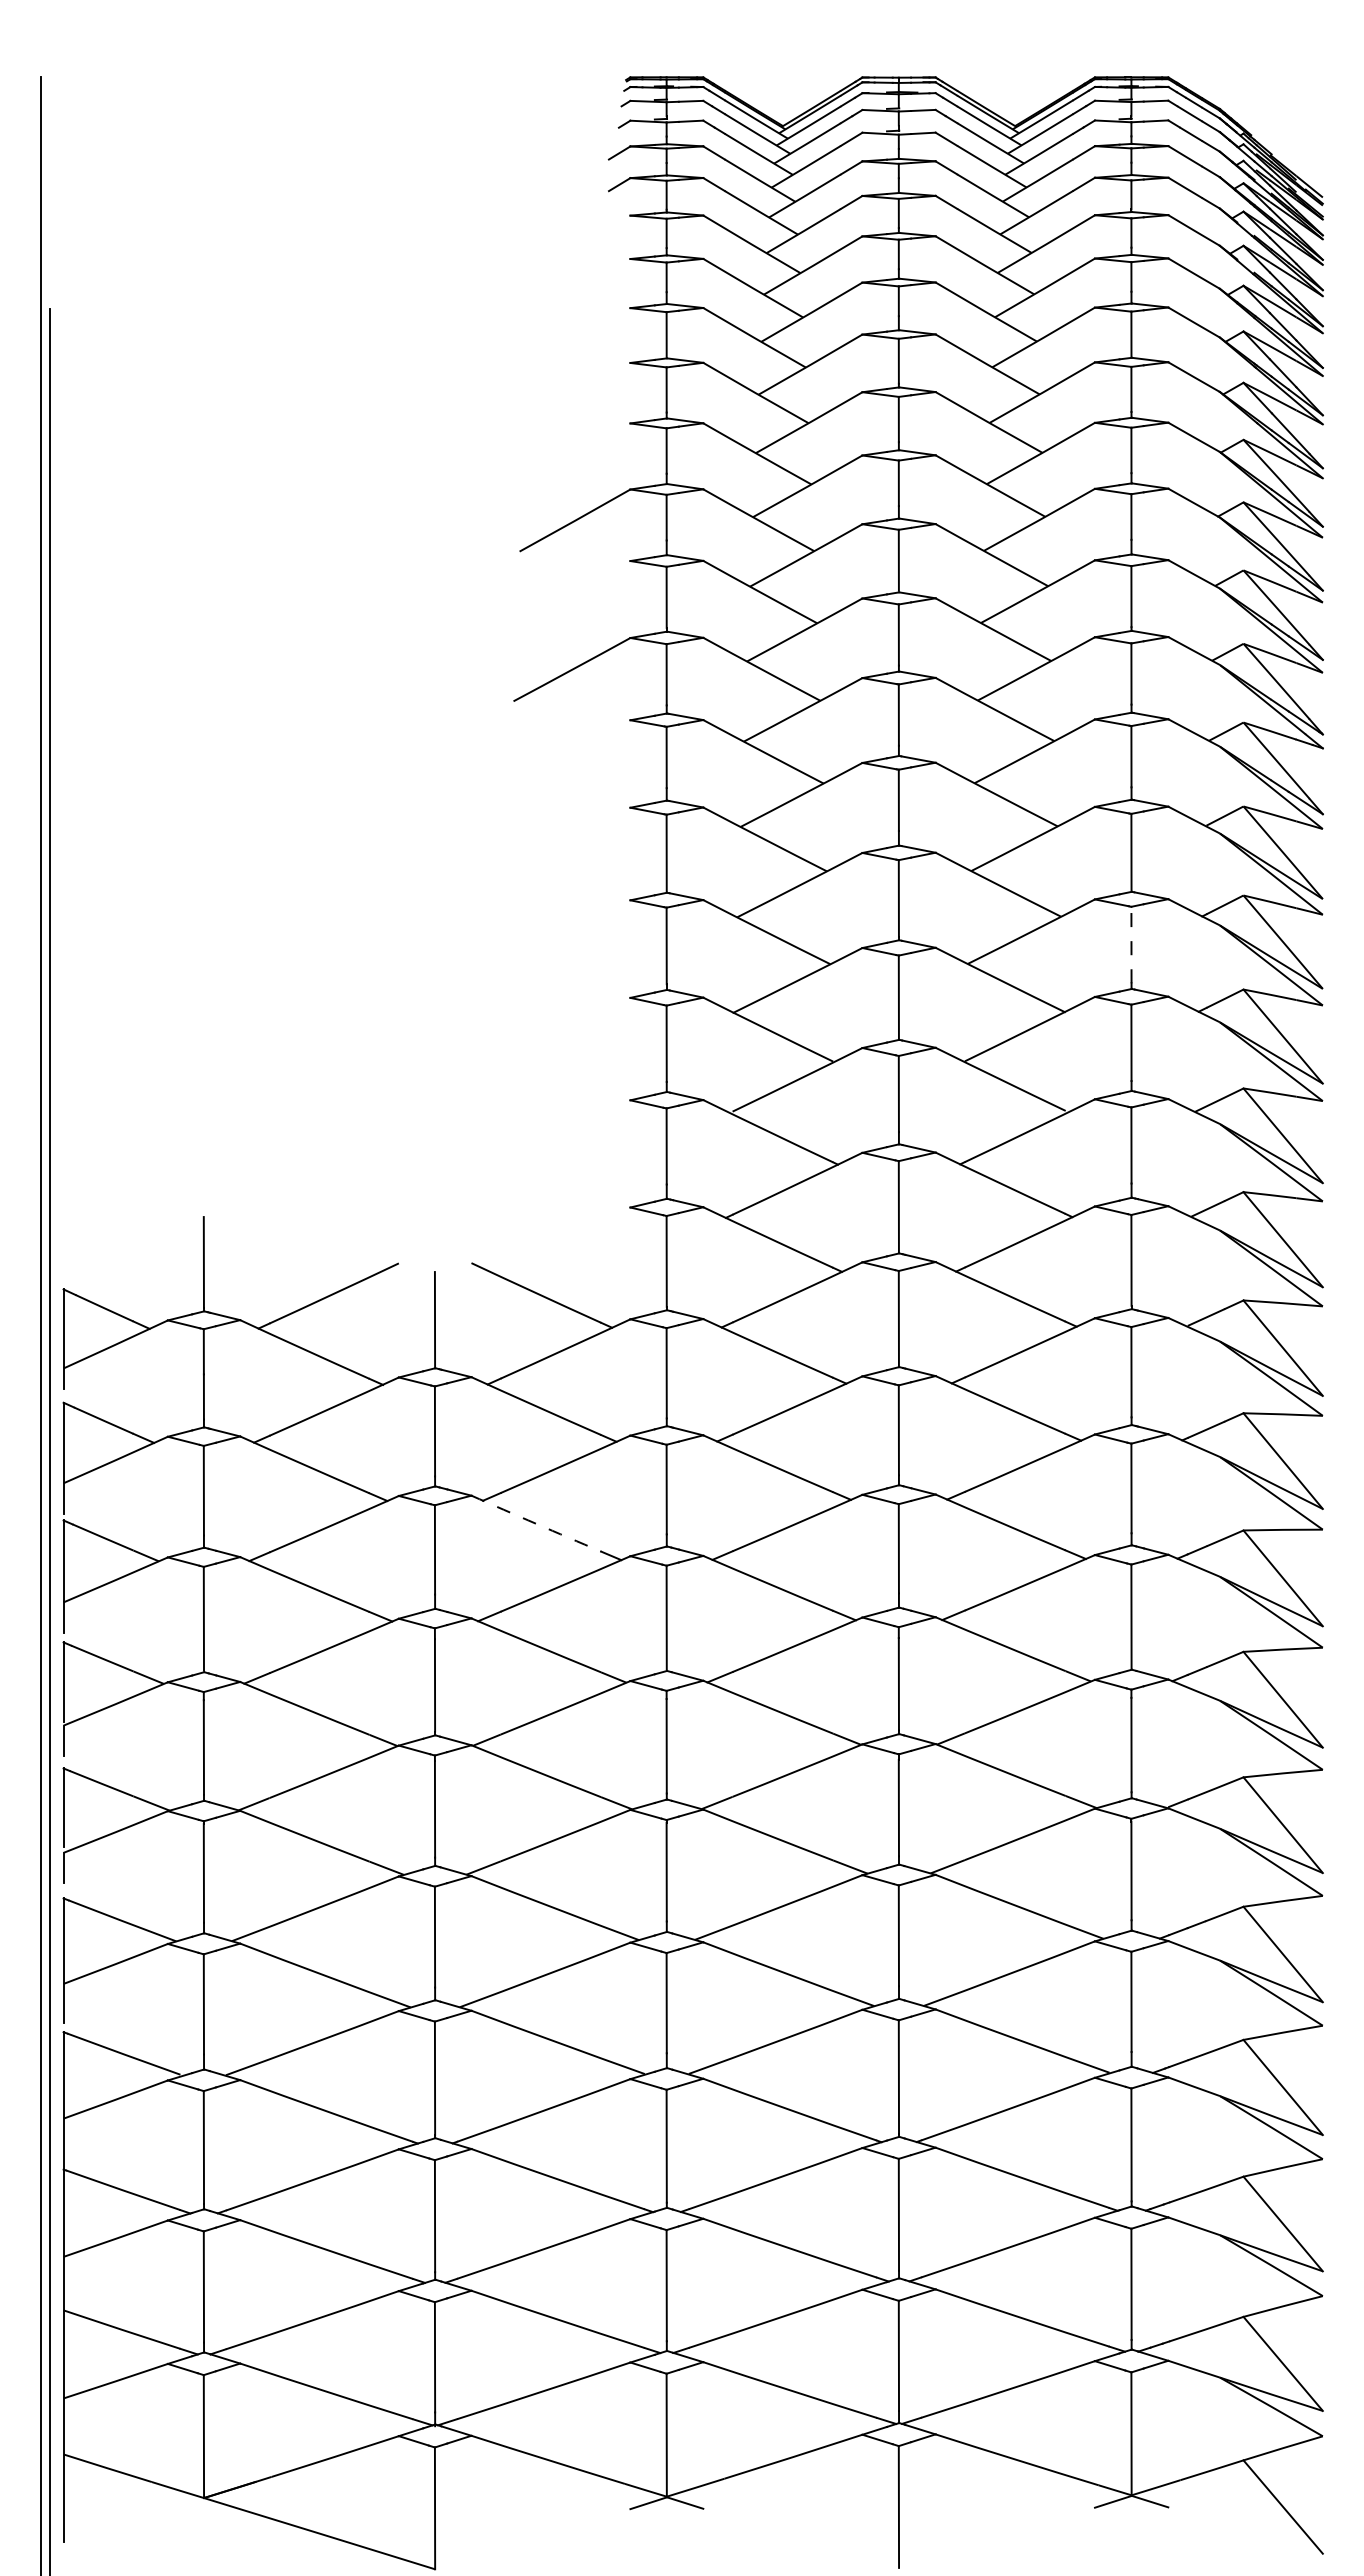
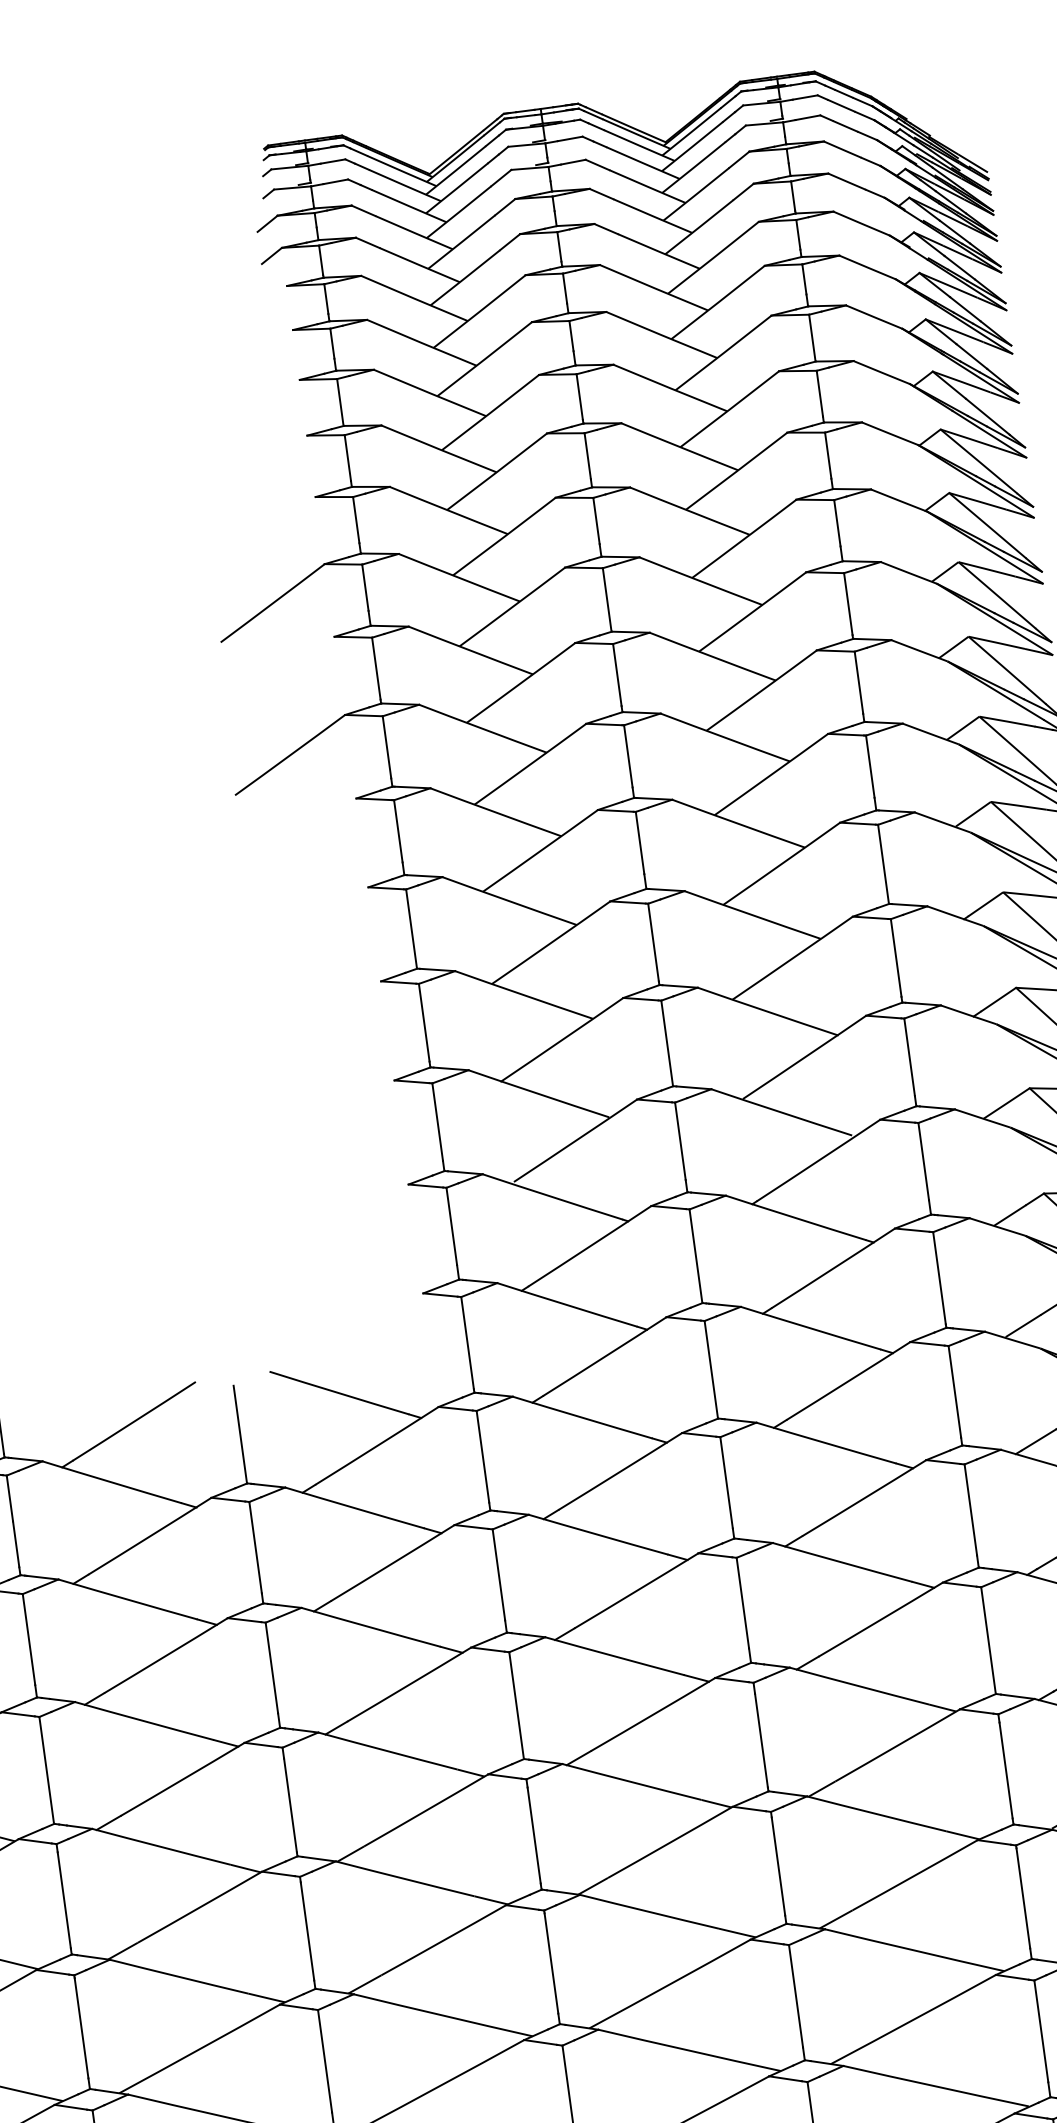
line: (1131, 944) -> (896, 957), dashed -> solid
arc: (536, 1523) -> (371, 1627), dashed -> solid

